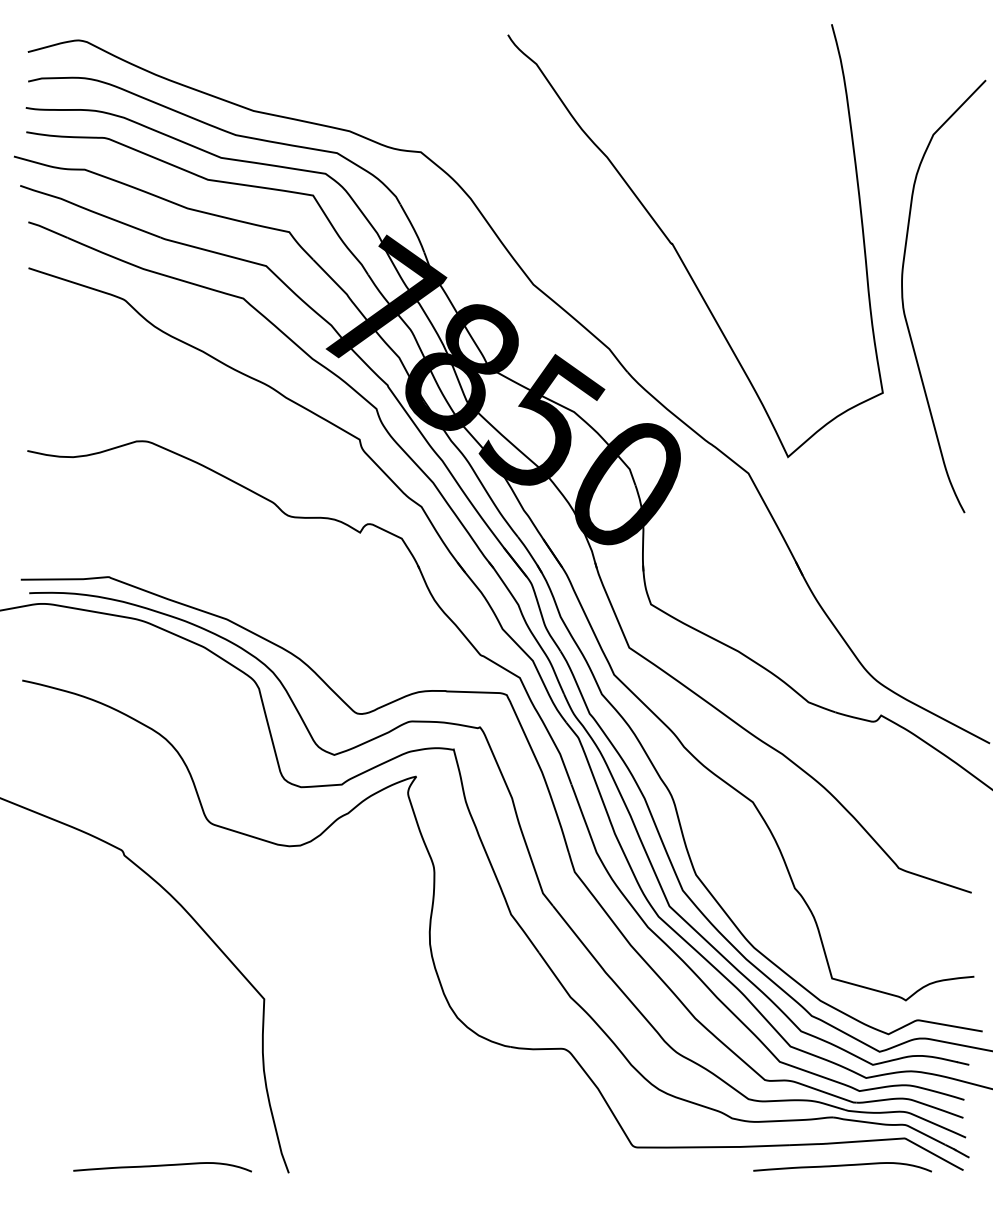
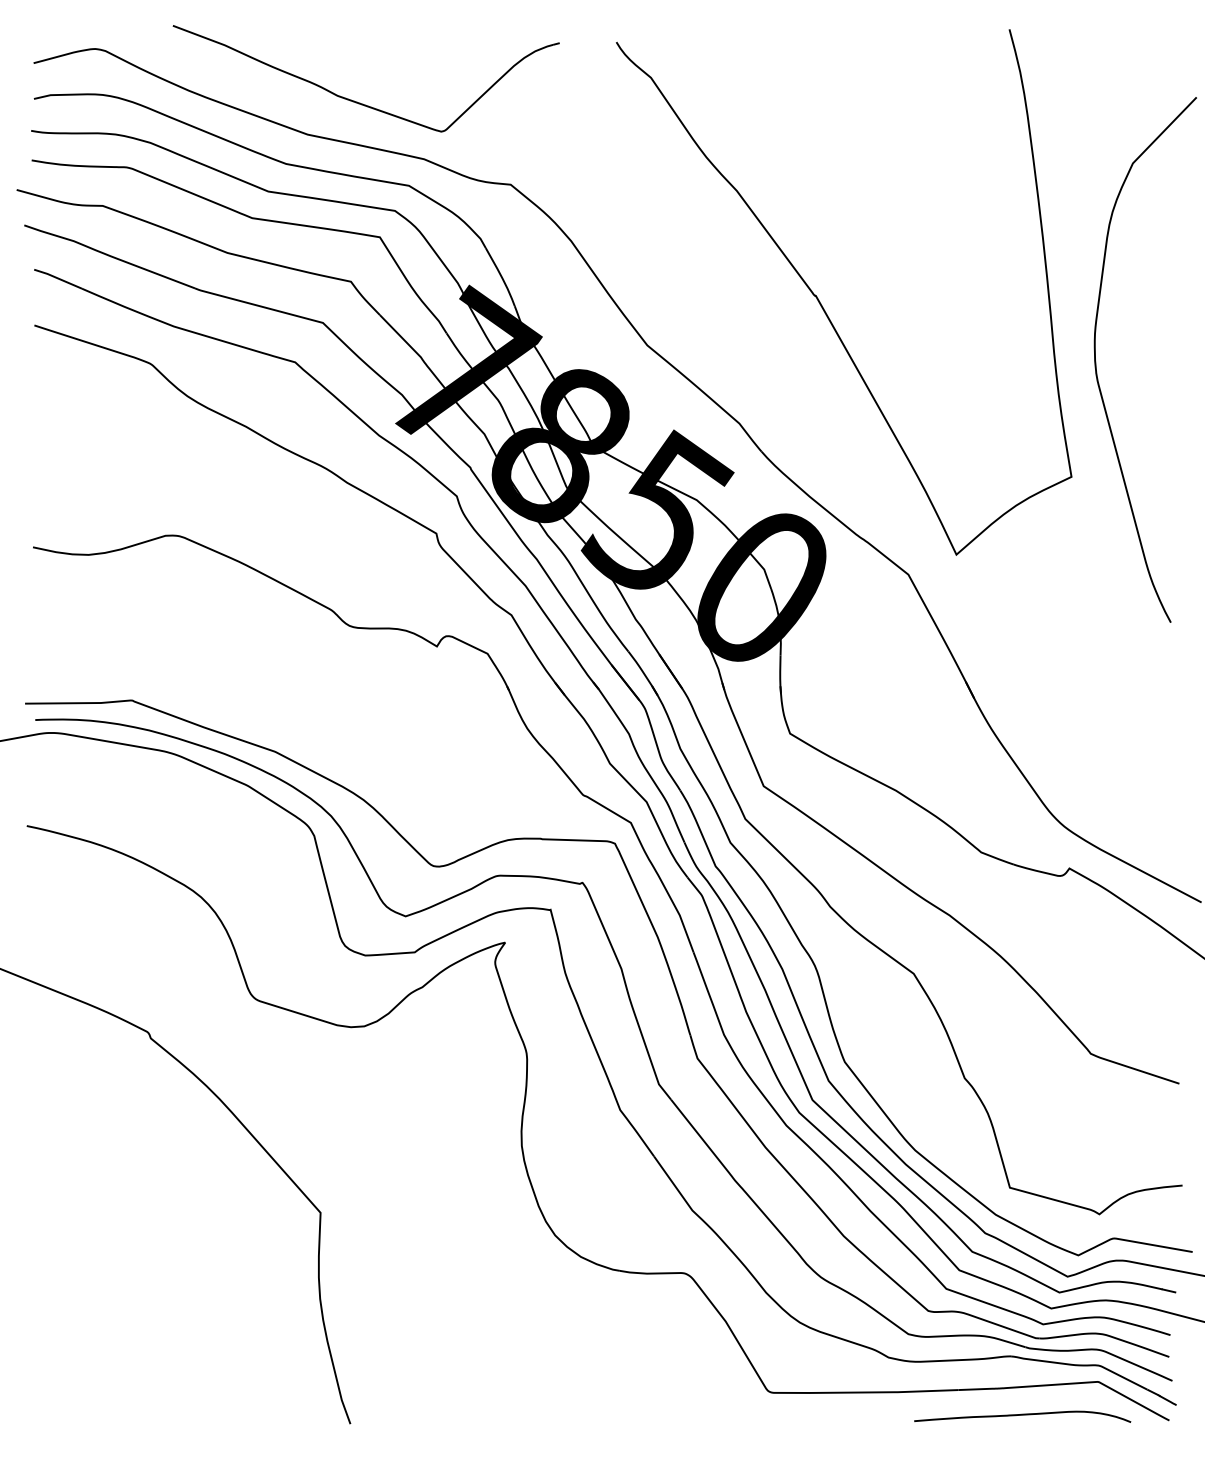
part: (294, 83) -> (357, 101), added
curve: (162, 1166) -> (197, 1415), removed

